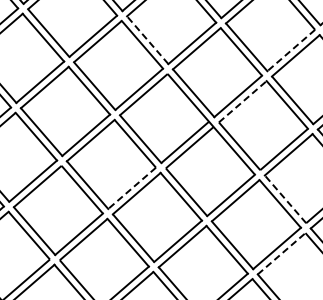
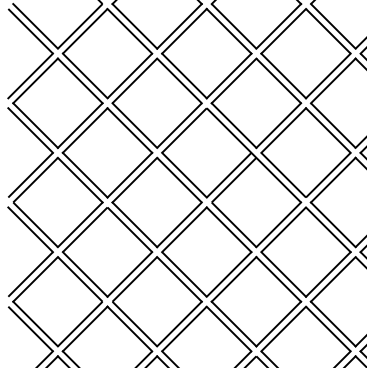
line: (147, 39) -> (184, 75), dashed -> solid
line: (291, 50) -> (328, 75), dashed -> solid
line: (242, 101) -> (283, 130), dashed -> solid
line: (132, 188) -> (179, 224), dashed -> solid
line: (285, 199) -> (333, 224), dashed -> solid
line: (281, 253) -> (333, 279), dashed -> solid

